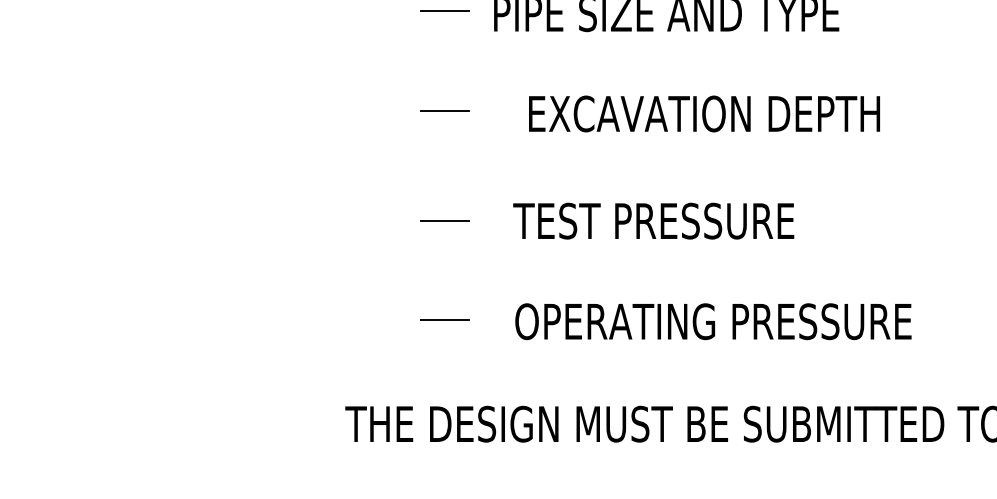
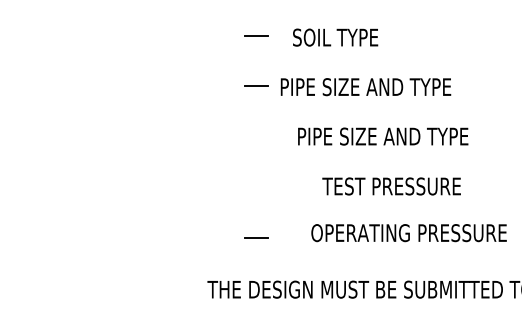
line: (444, 109) -> (256, 134), removed
text: (706, 113) -> (385, 136), EXCAVATION DEPTH -> PIPE SIZE AND TYPE
line: (444, 221) -> (256, 189), removed
text: (653, 221) -> (391, 186), moved
text: (712, 322) -> (408, 233), moved

